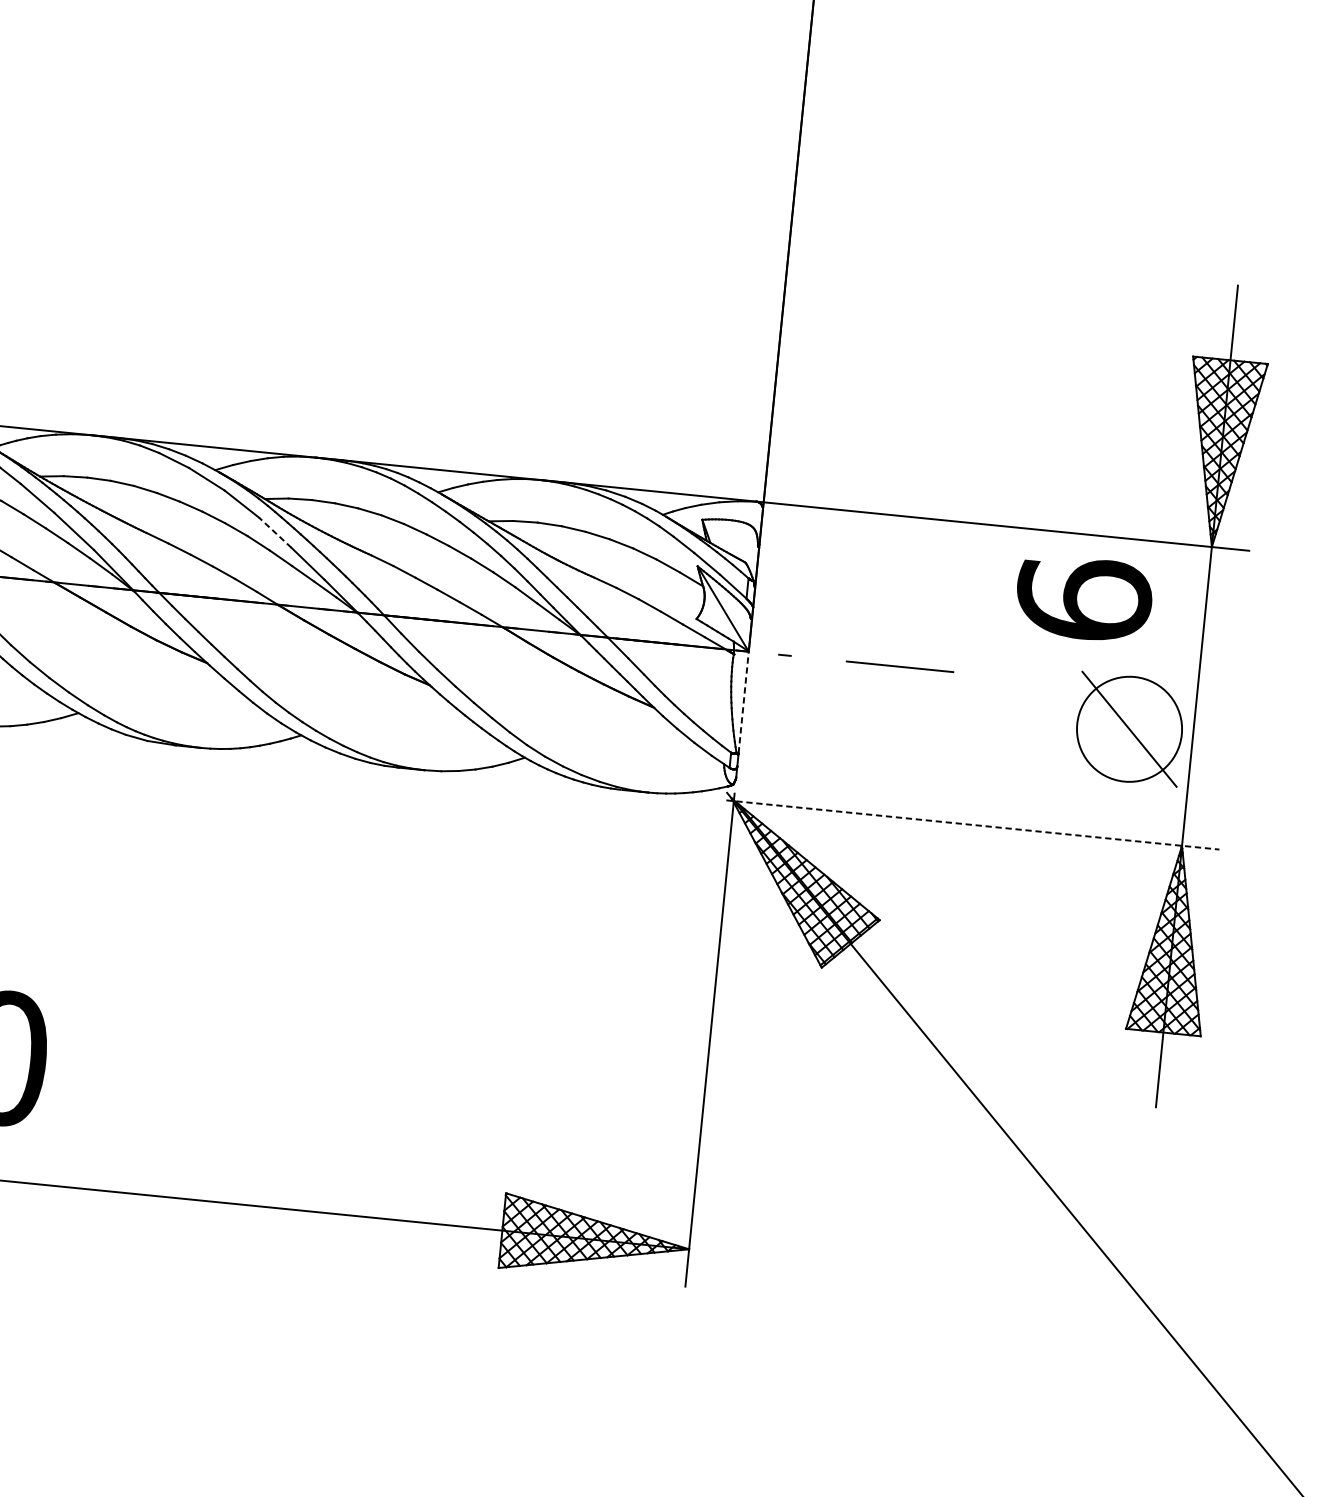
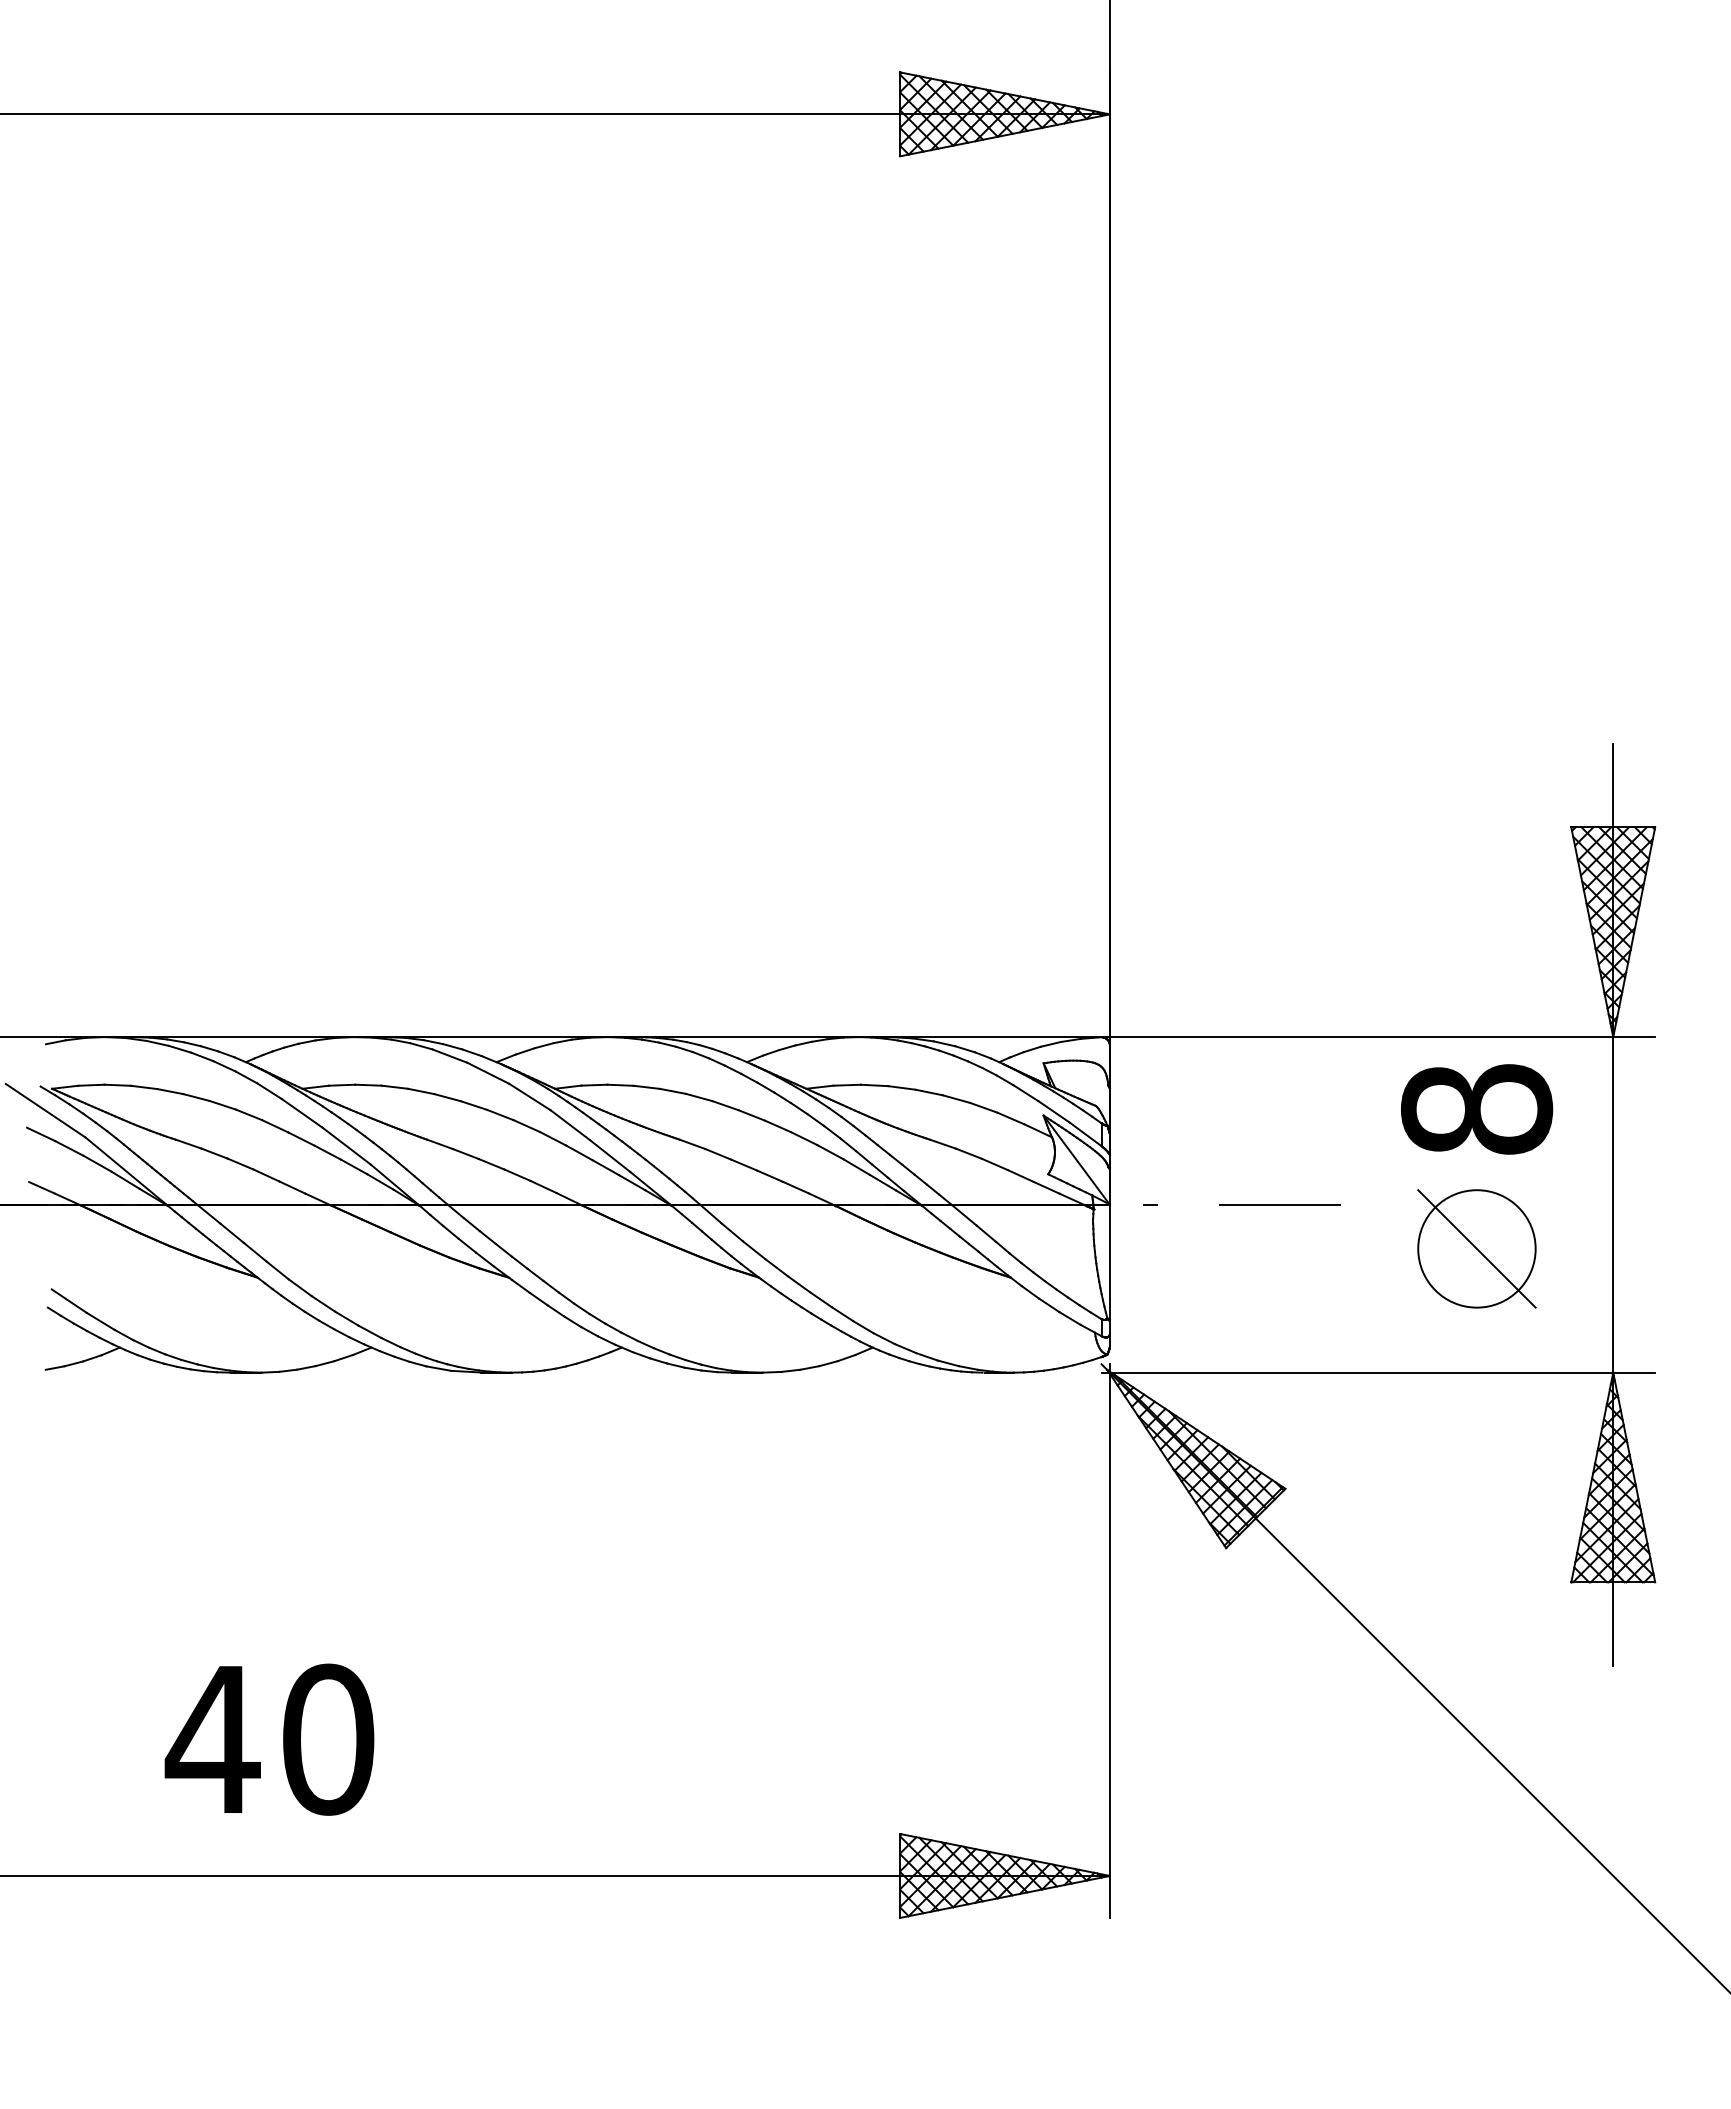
line: (275, 533) -> (570, 1125), dashed -> solid
text: (1084, 598) -> (1477, 1108), 6 -> 8
line: (743, 702) -> (1109, 1261), dashed -> solid
part: (1129, 728) -> (1476, 1248), moved
line: (973, 824) -> (1378, 1372), dashed -> solid

